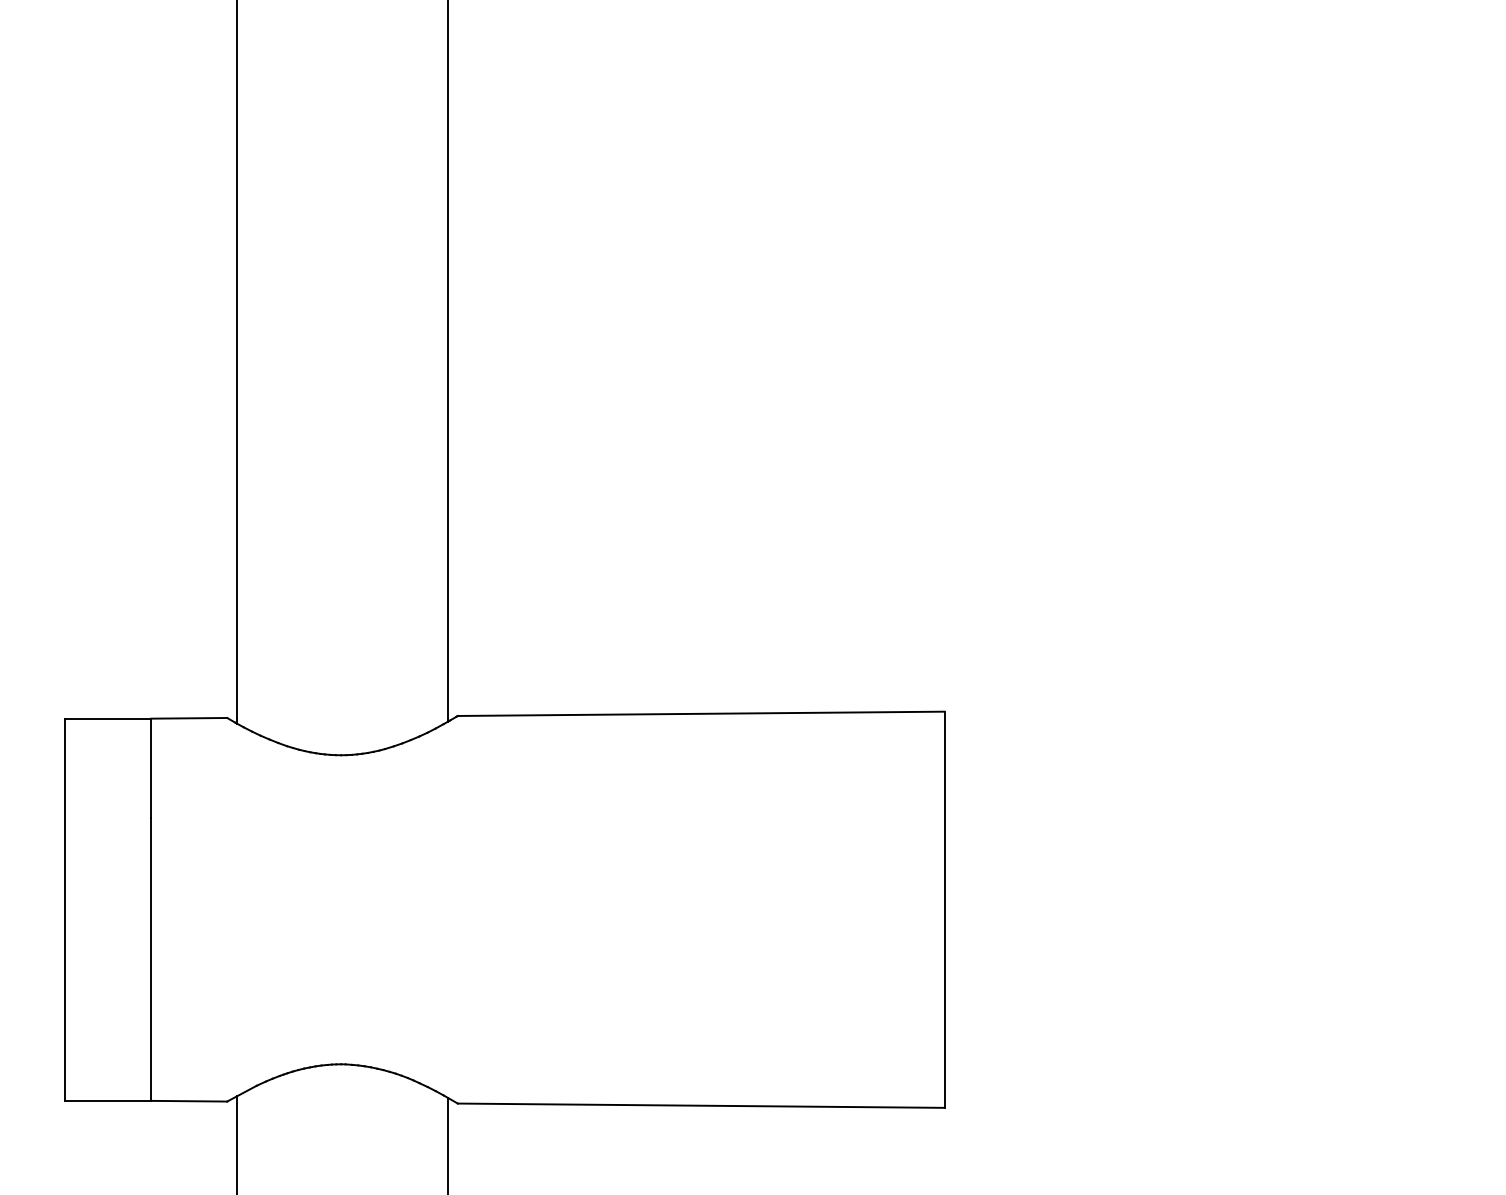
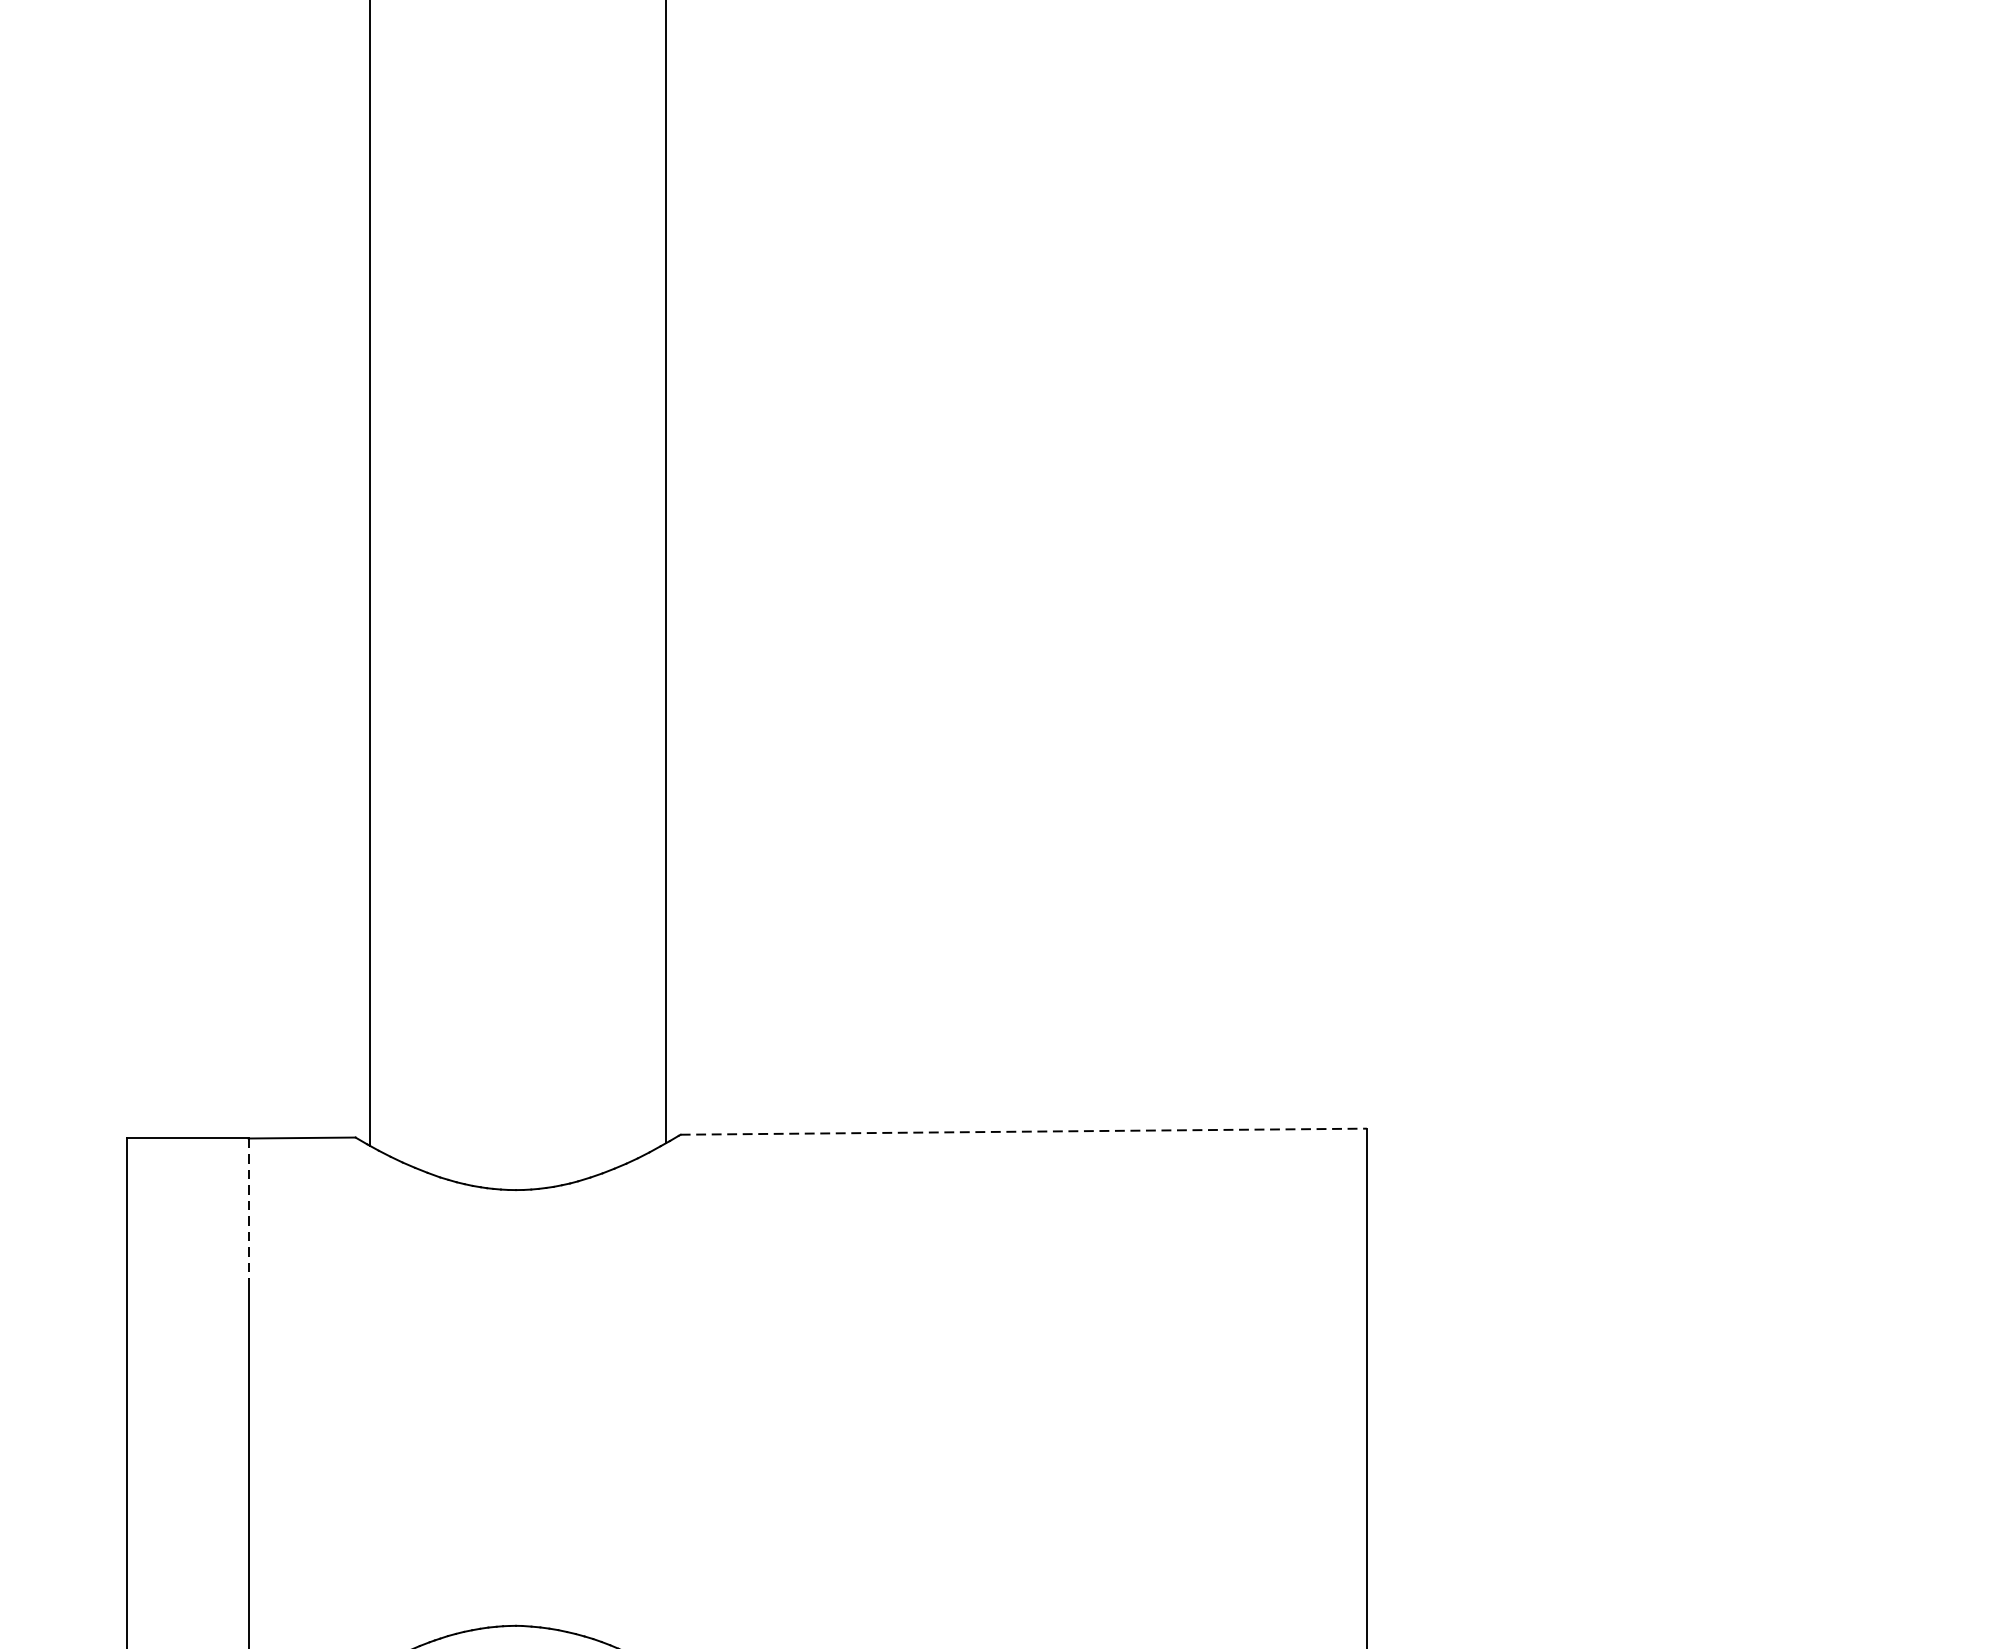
line: (701, 713) -> (1024, 1131), solid -> dashed
line: (151, 768) -> (248, 1208), solid -> dashed

